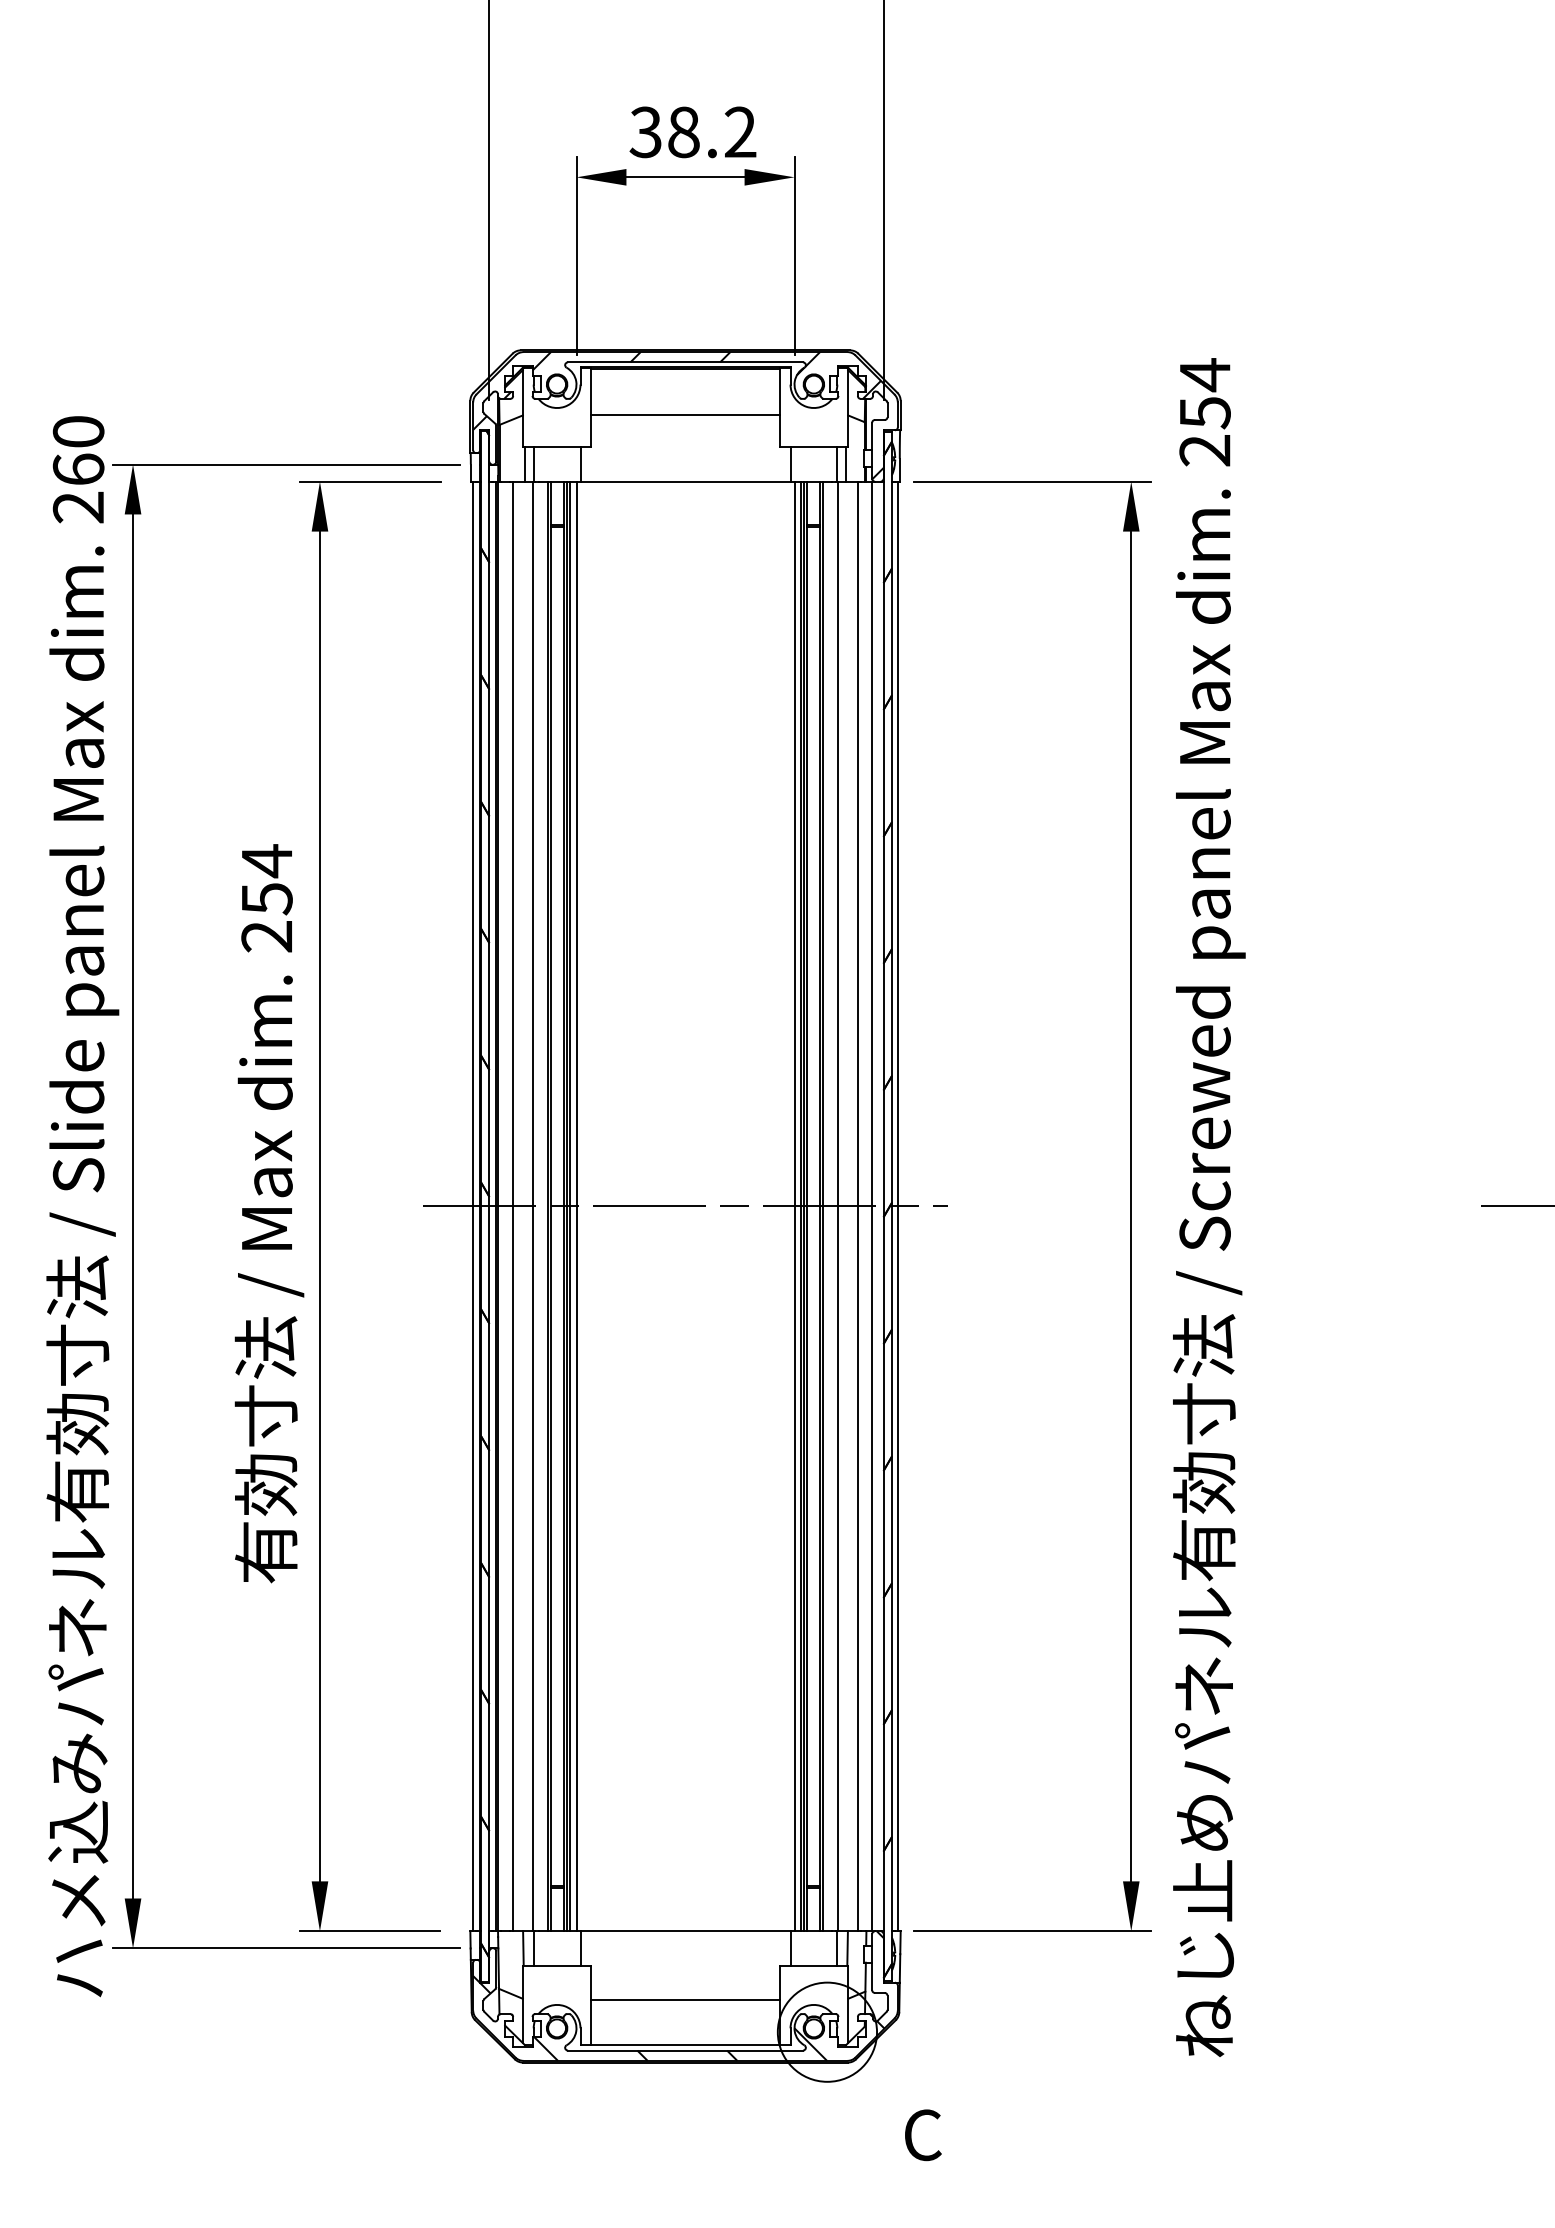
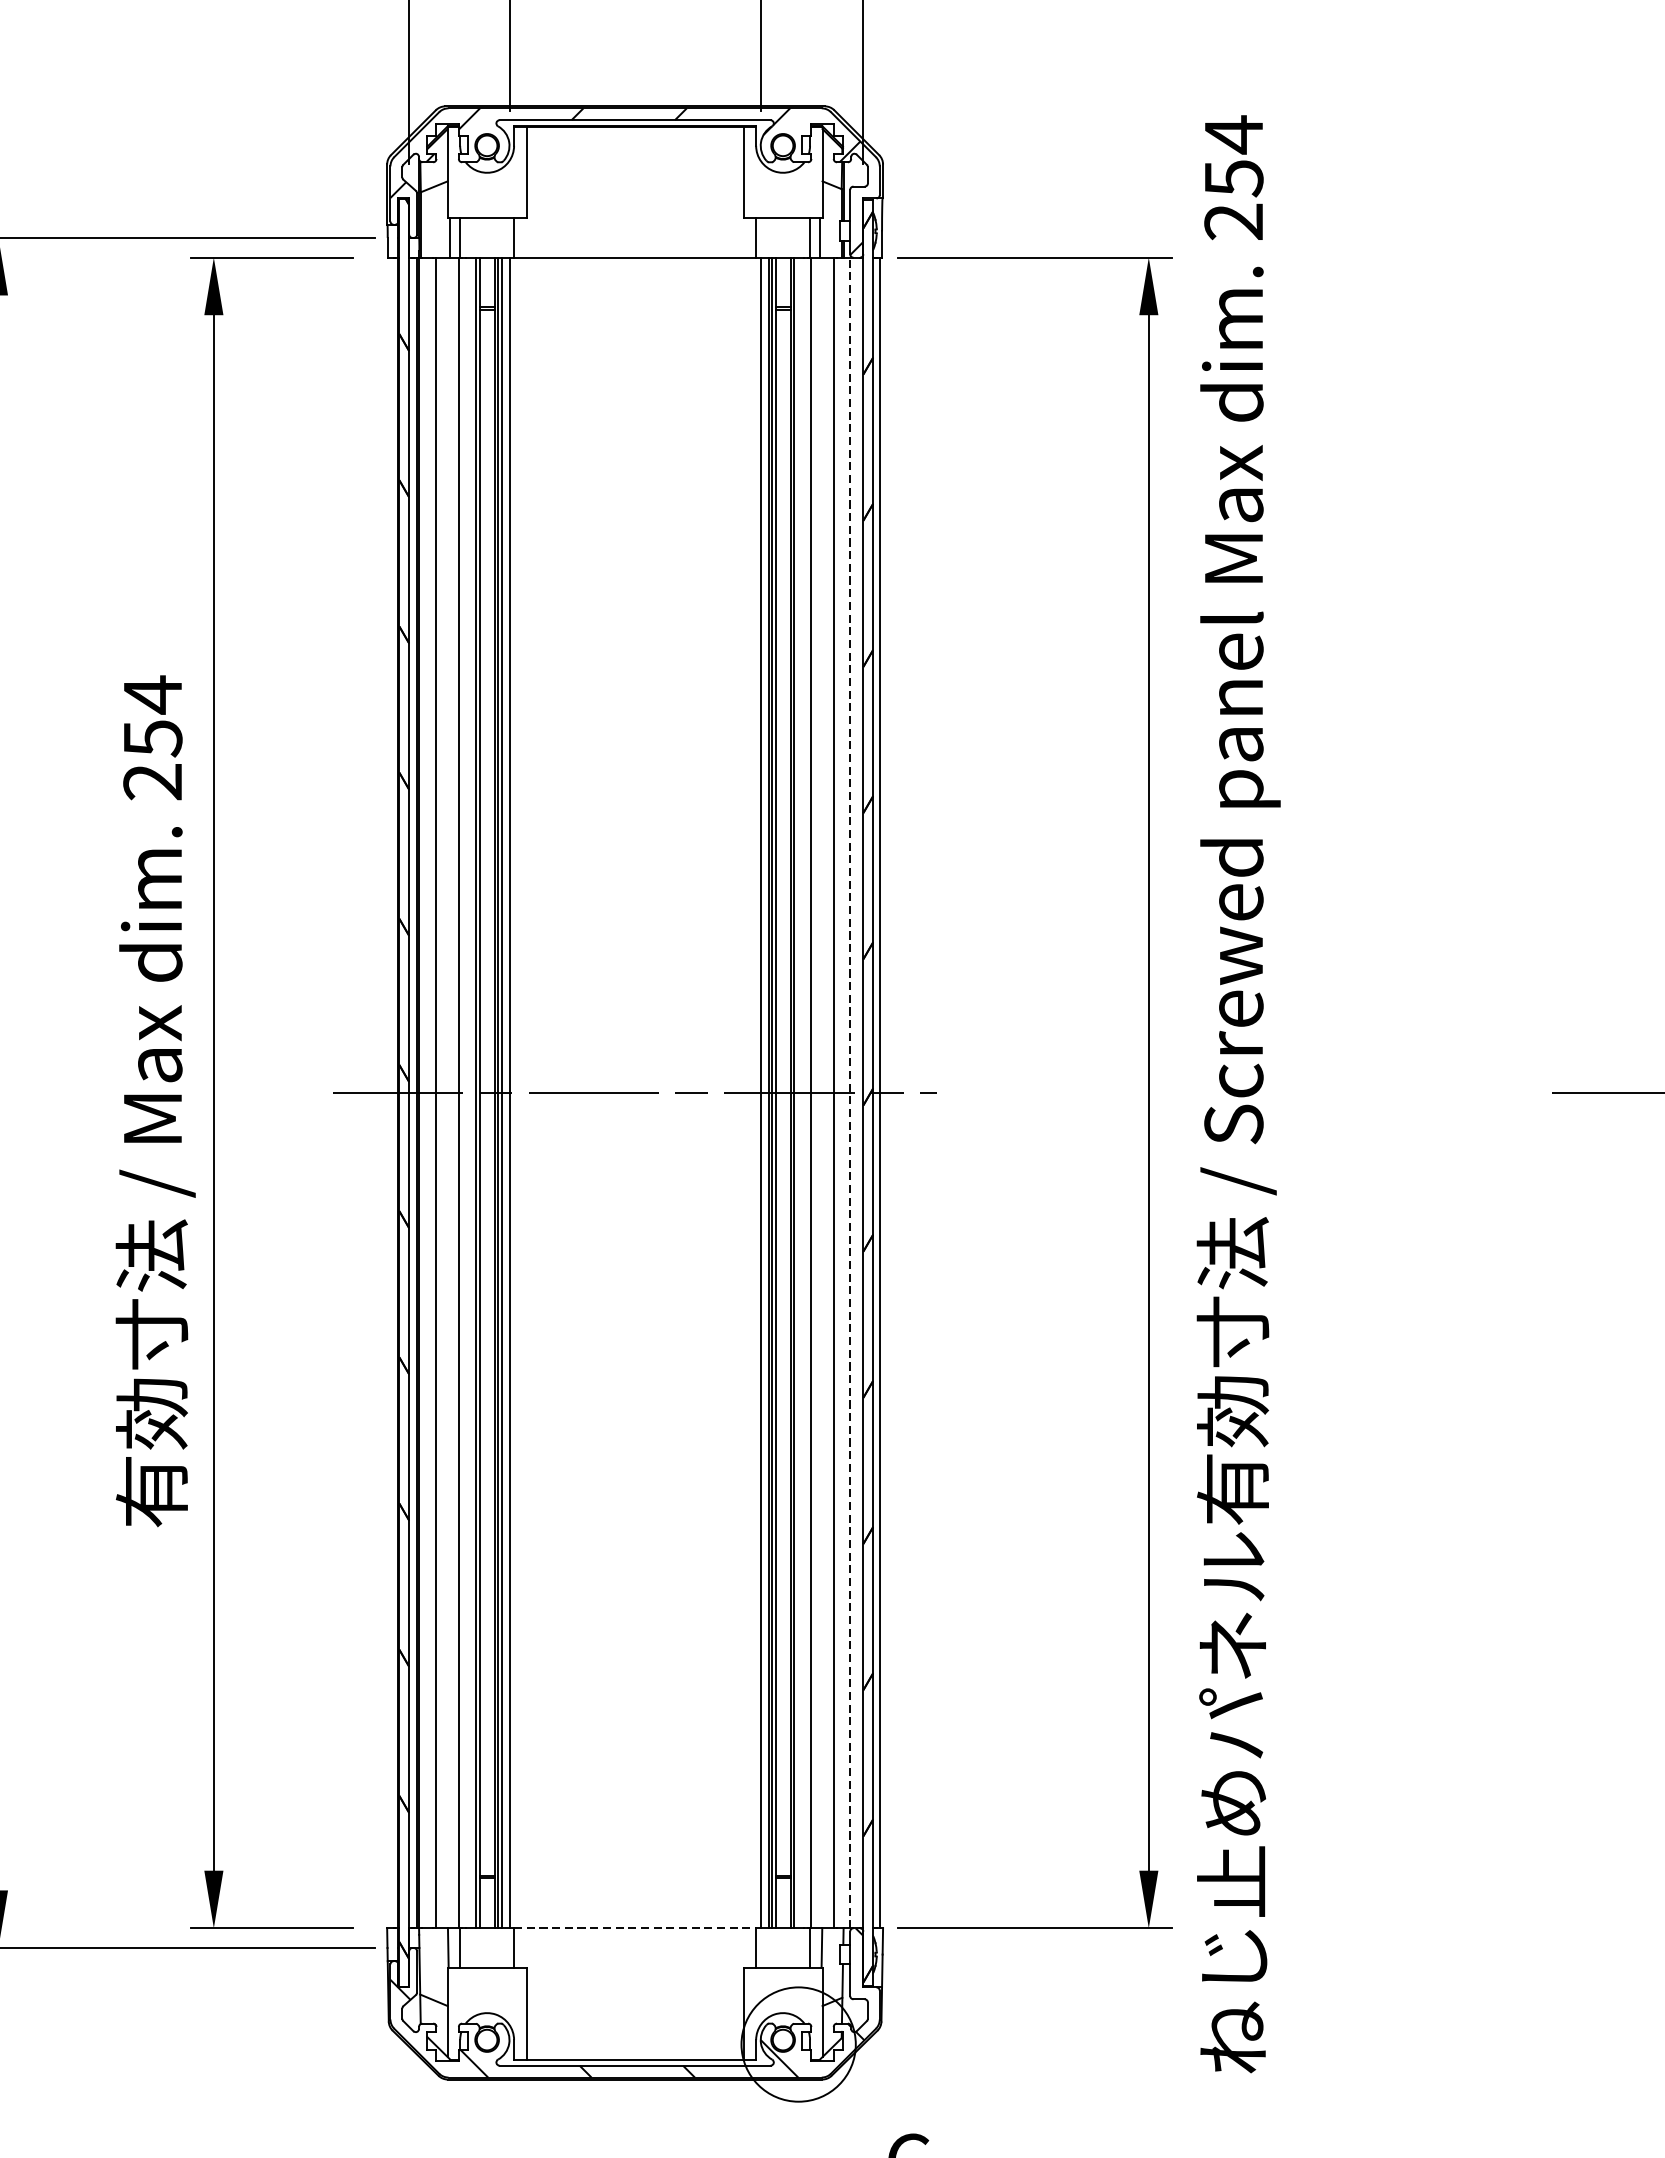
line: (685, 414) -> (635, 180), removed
line: (473, 1206) -> (390, 1092), removed
line: (872, 1206) -> (850, 1092), solid -> dashed
line: (686, 1931) -> (636, 1928), solid -> dashed
line: (685, 1999) -> (635, 2006), removed

